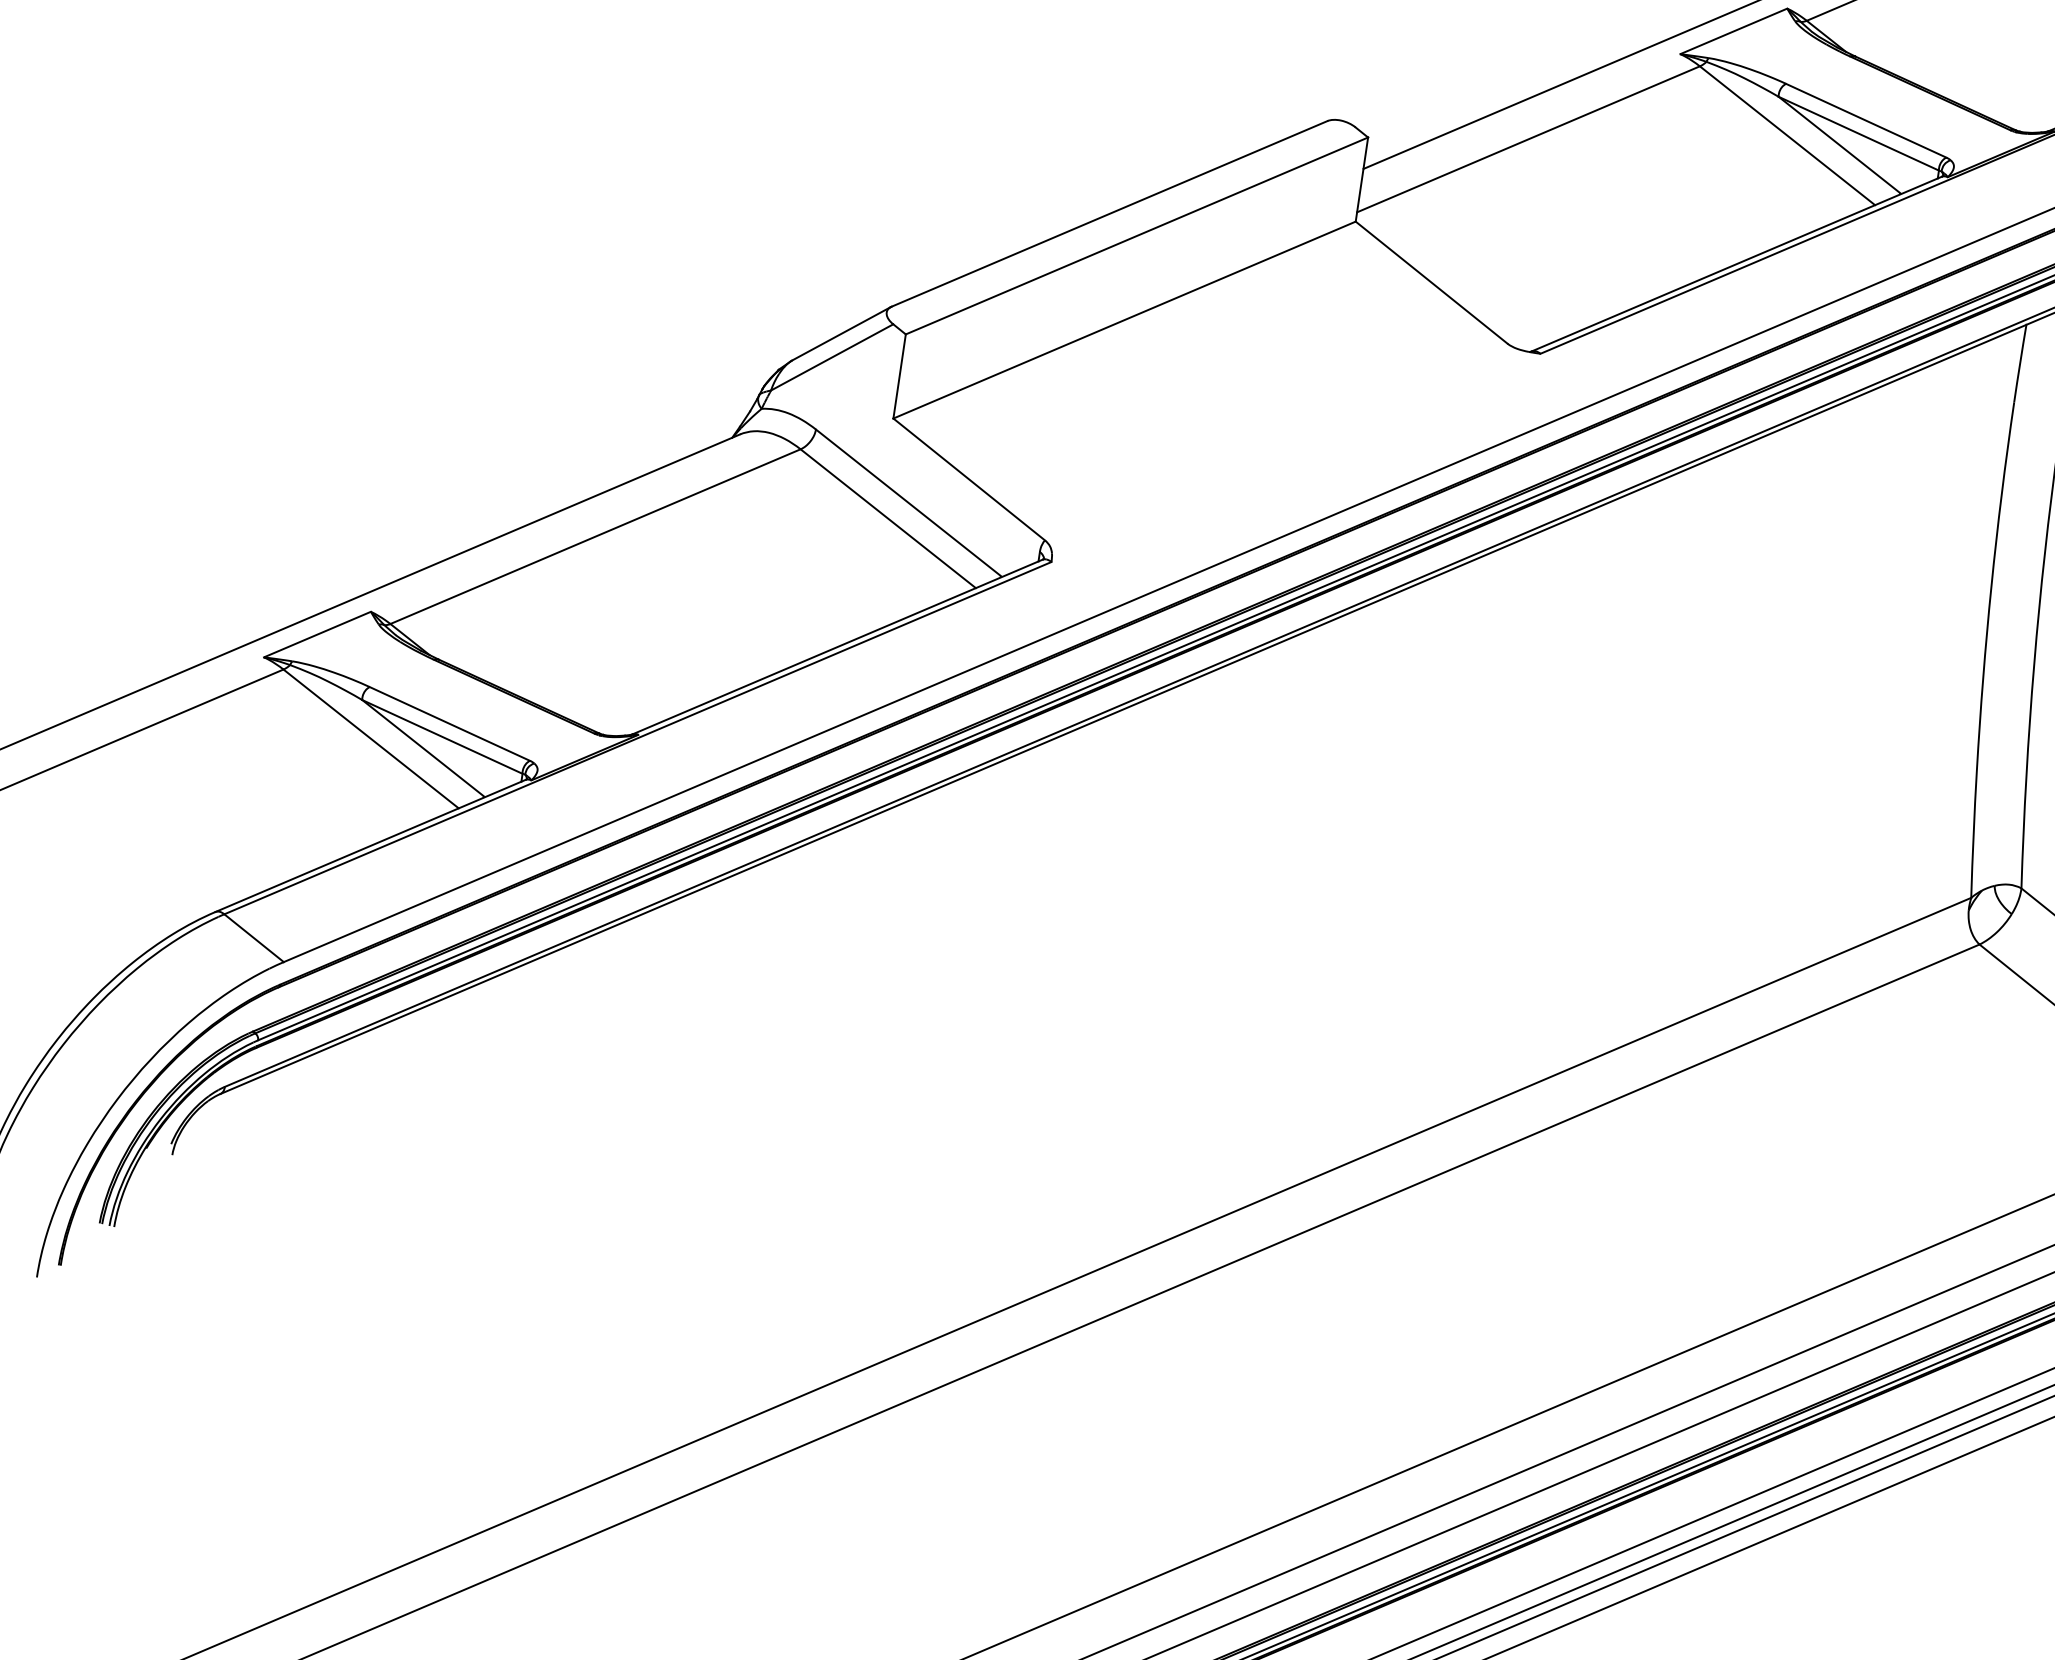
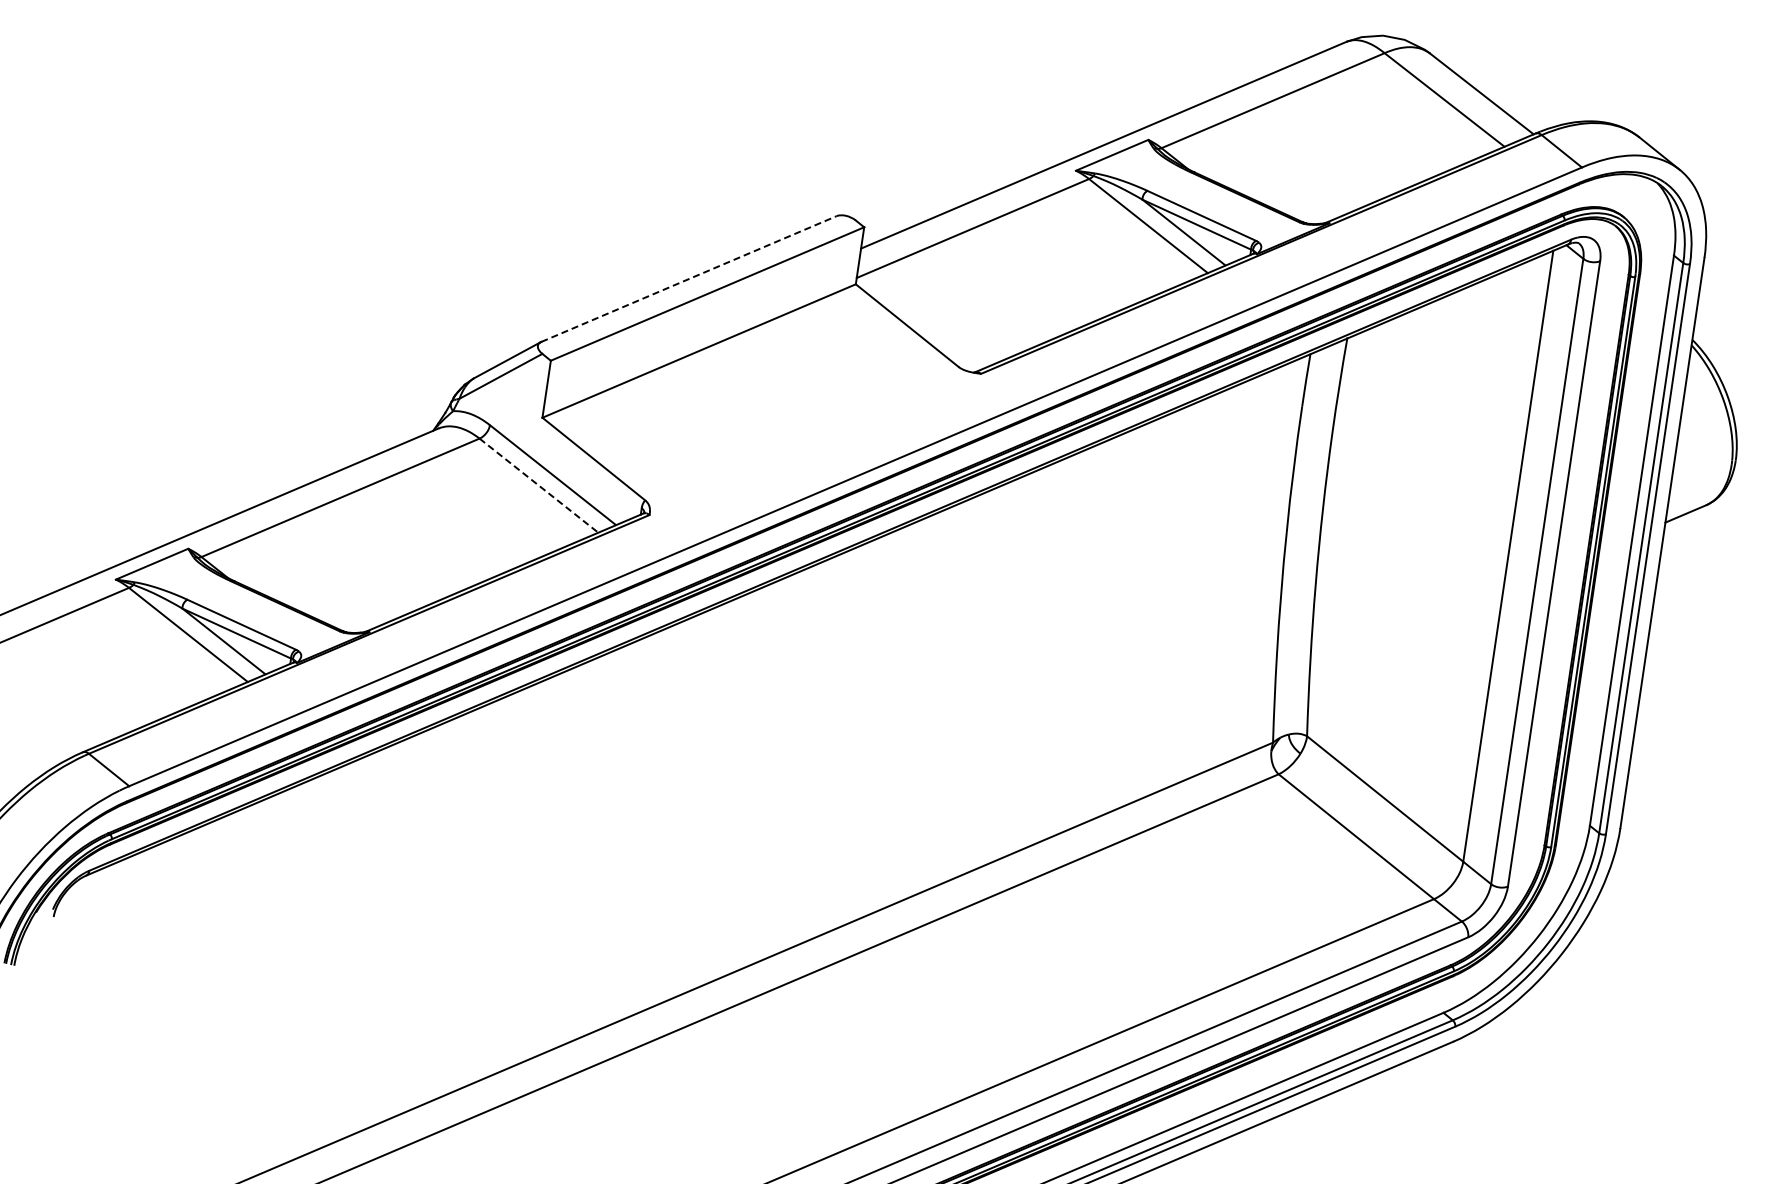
line: (1110, 213) -> (689, 278), solid -> dashed
line: (887, 518) -> (538, 485), solid -> dashed

